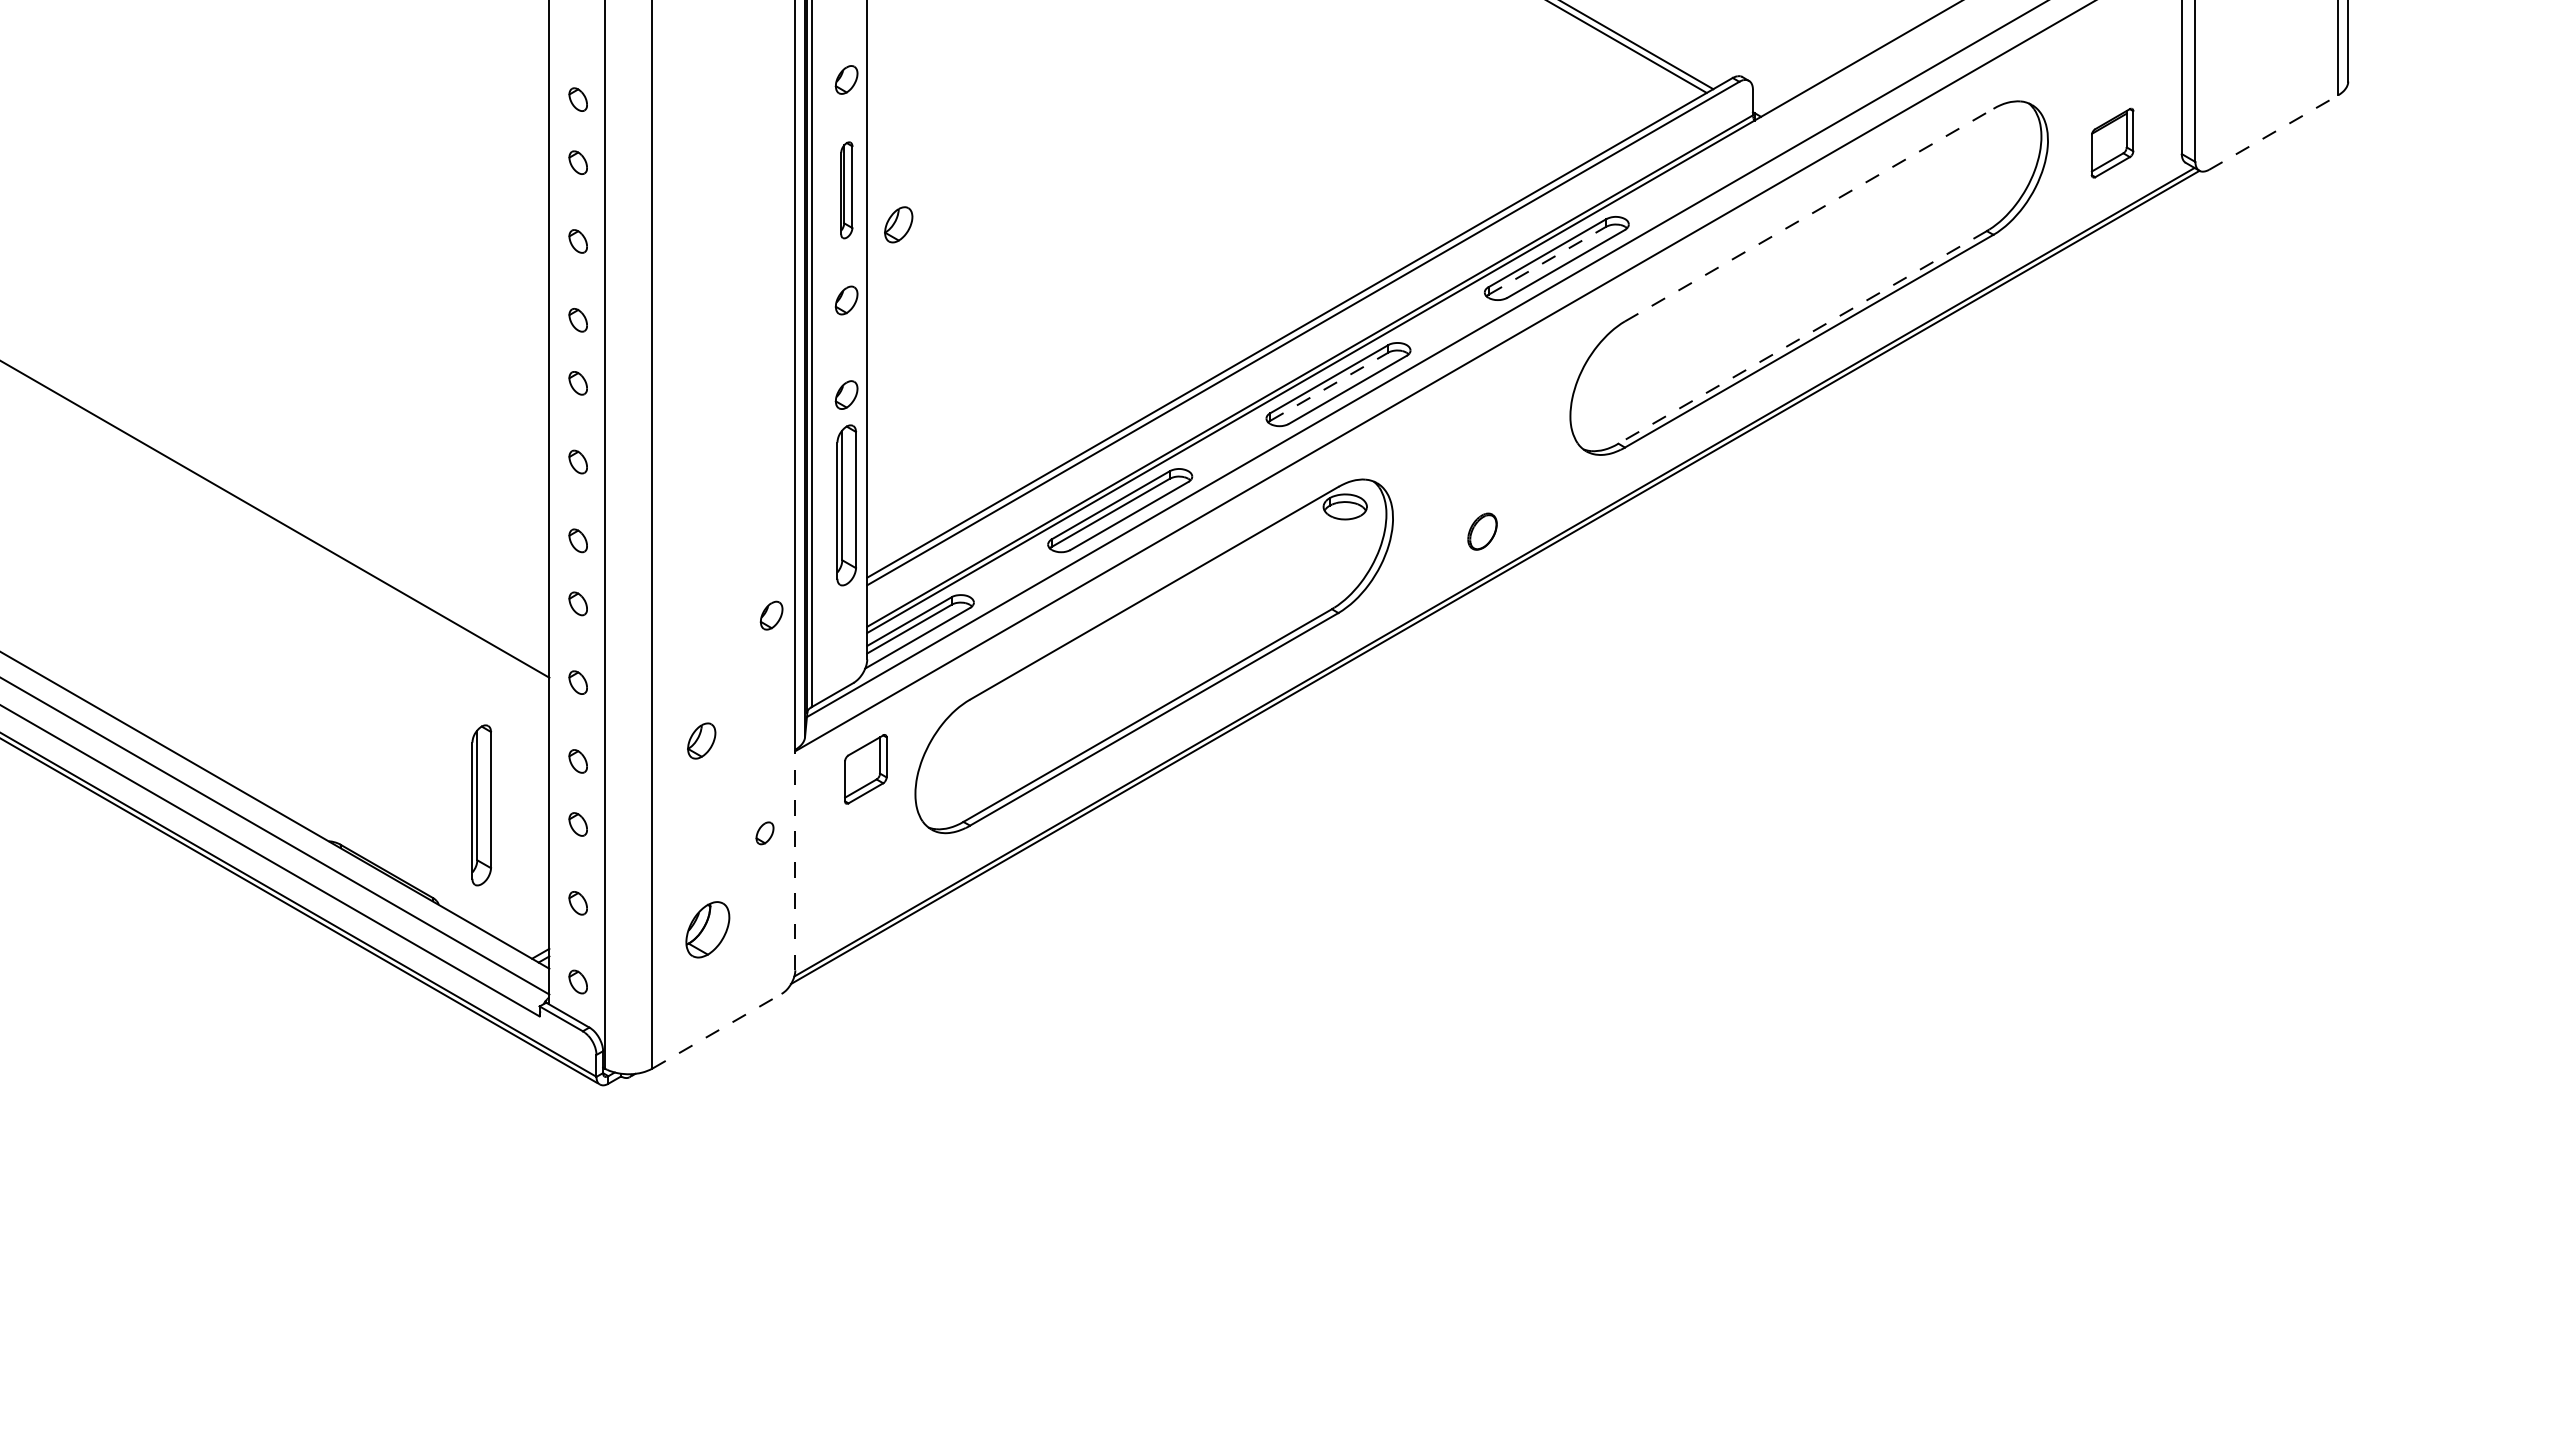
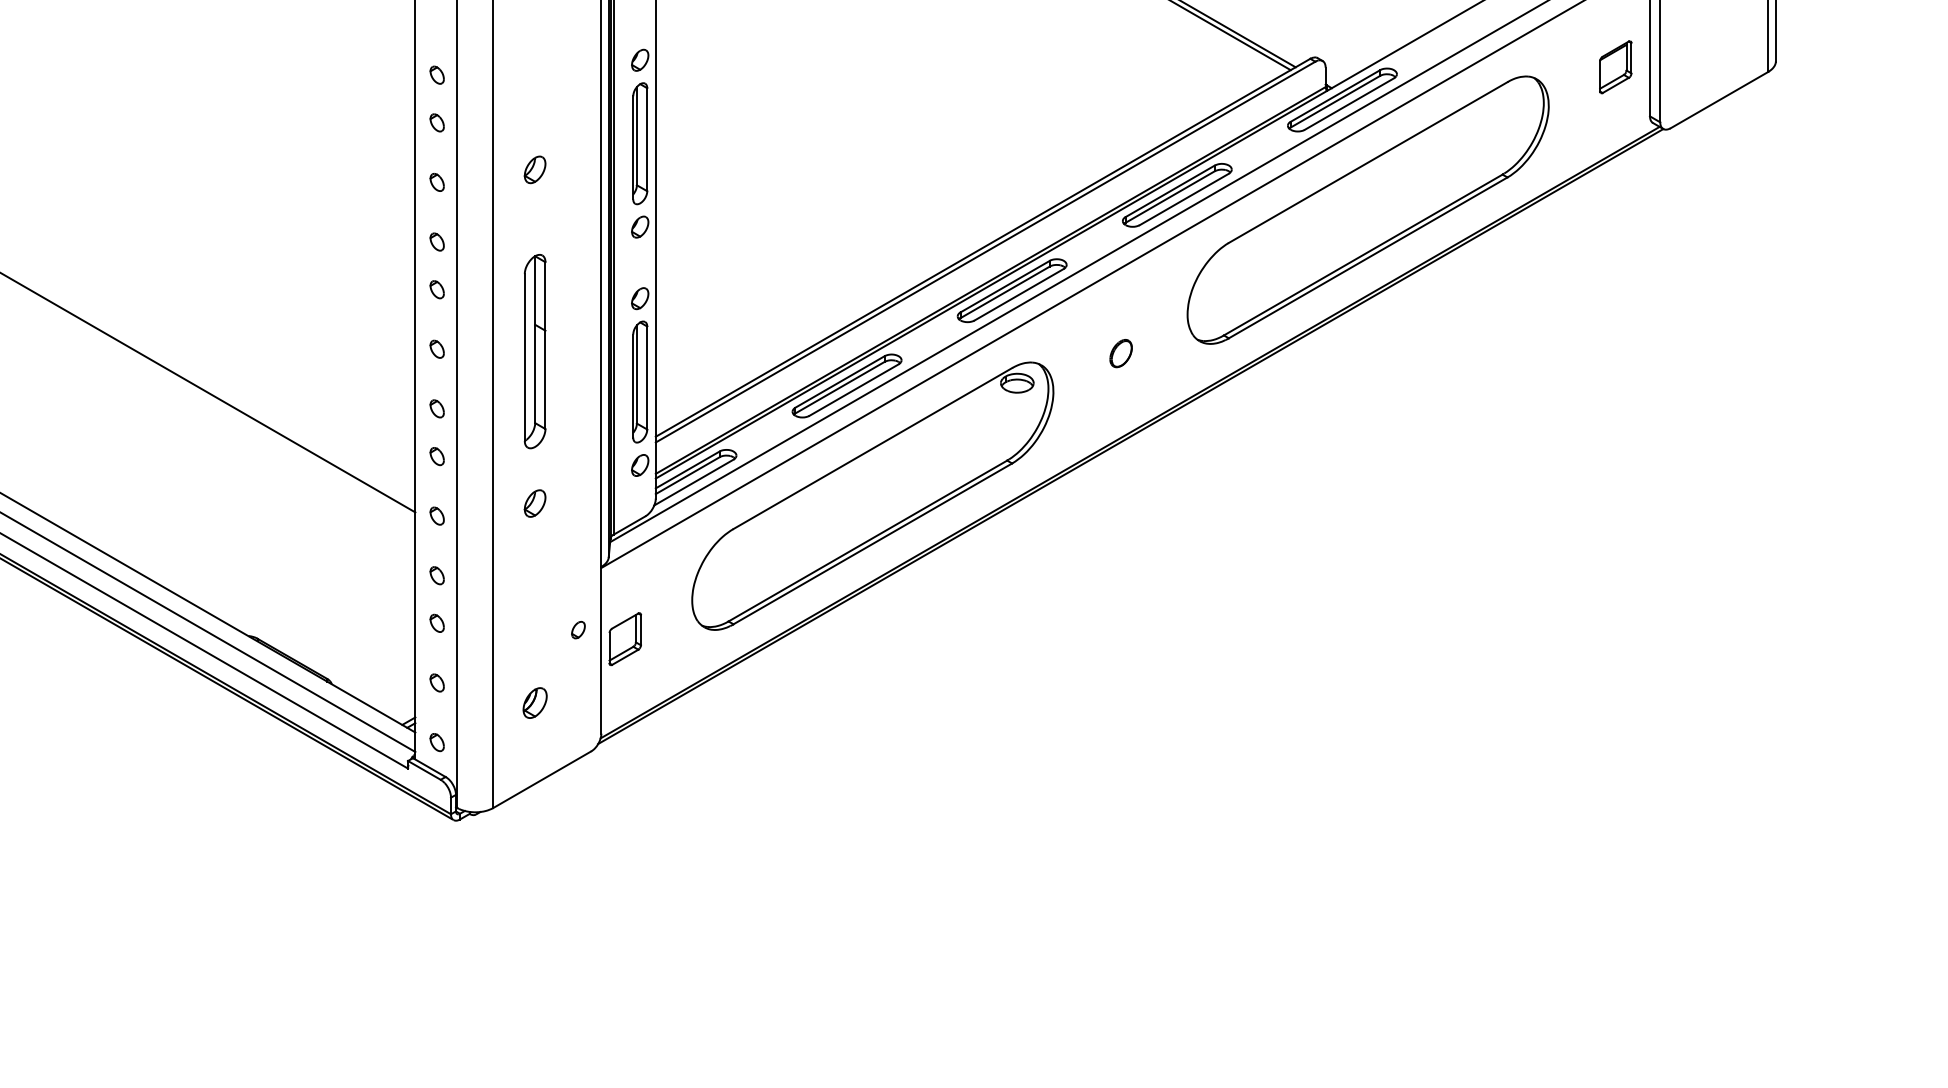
part: (1775, 132) -> (1342, 100), added
line: (2273, 132) -> (1719, 100), dashed -> solid
part: (2112, 142) -> (1615, 66), moved
part: (846, 190) -> (640, 143), size x1.67
line: (1809, 215) -> (1368, 162), dashed -> solid
part: (898, 224) -> (534, 169), moved
line: (1547, 260) -> (1170, 196), dashed -> solid
line: (1802, 337) -> (1363, 255), dashed -> solid
line: (1329, 386) -> (1005, 292), dashed -> solid
part: (707, 464) -> (534, 351), added
part: (1482, 531) -> (1121, 353), moved
part: (771, 615) -> (640, 465), moved
part: (701, 740) -> (534, 503), moved
part: (865, 769) -> (624, 639), moved
part: (481, 805) -> (364, 609), removed
line: (795, 859) -> (601, 649), dashed -> solid
part: (707, 929) -> (534, 702), size x0.71
line: (716, 1031) -> (541, 779), dashed -> solid

